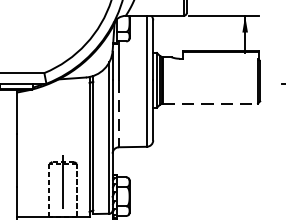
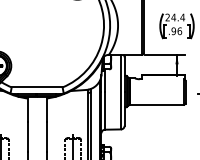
line: (210, 103) -> (157, 104), dashed -> solid
line: (119, 115) -> (105, 111), dashed -> solid

